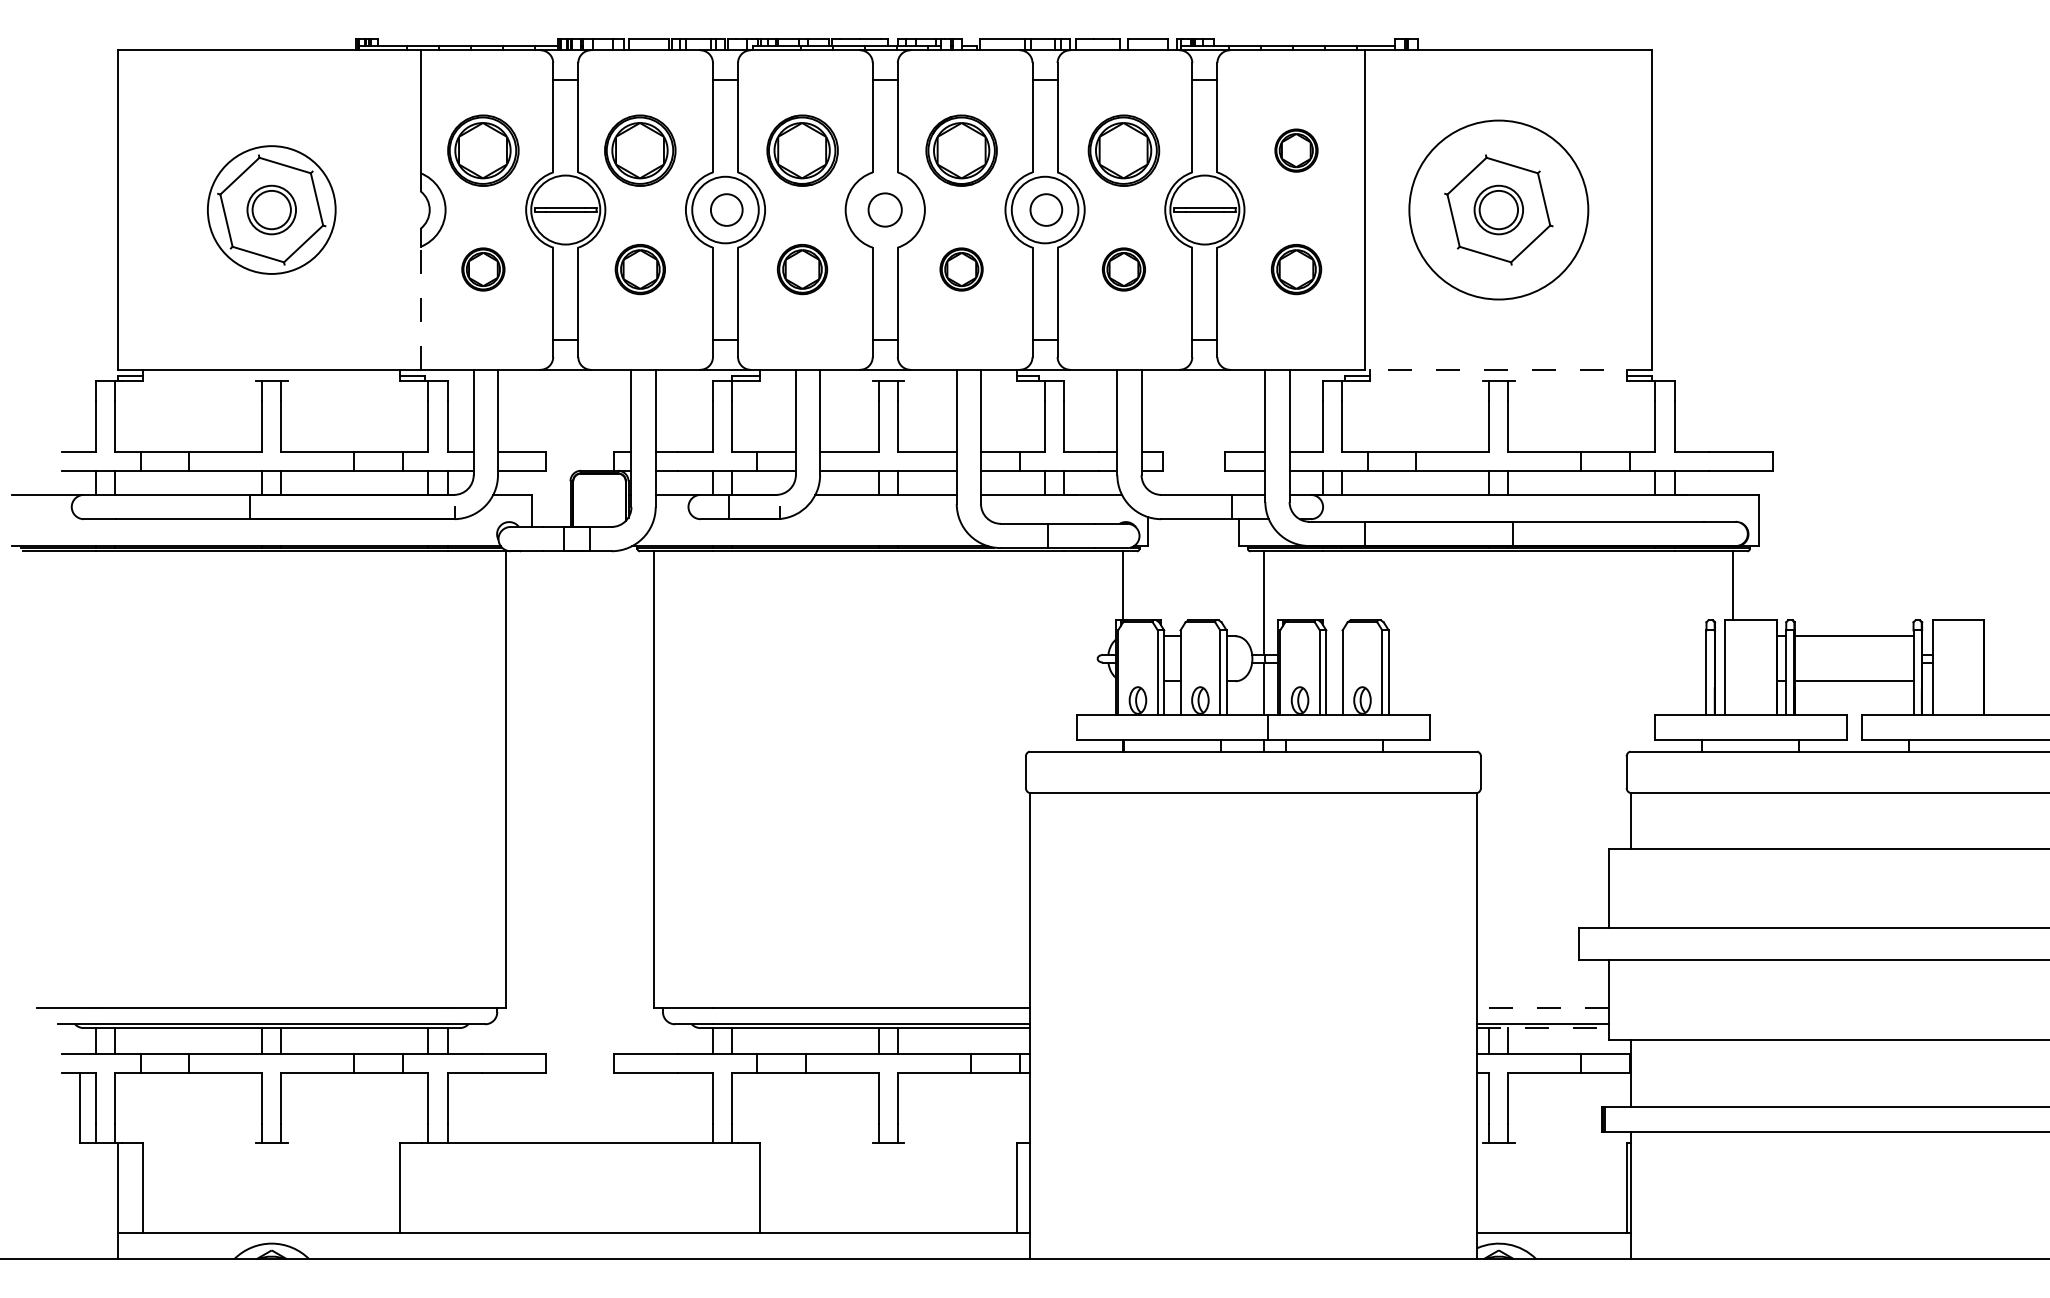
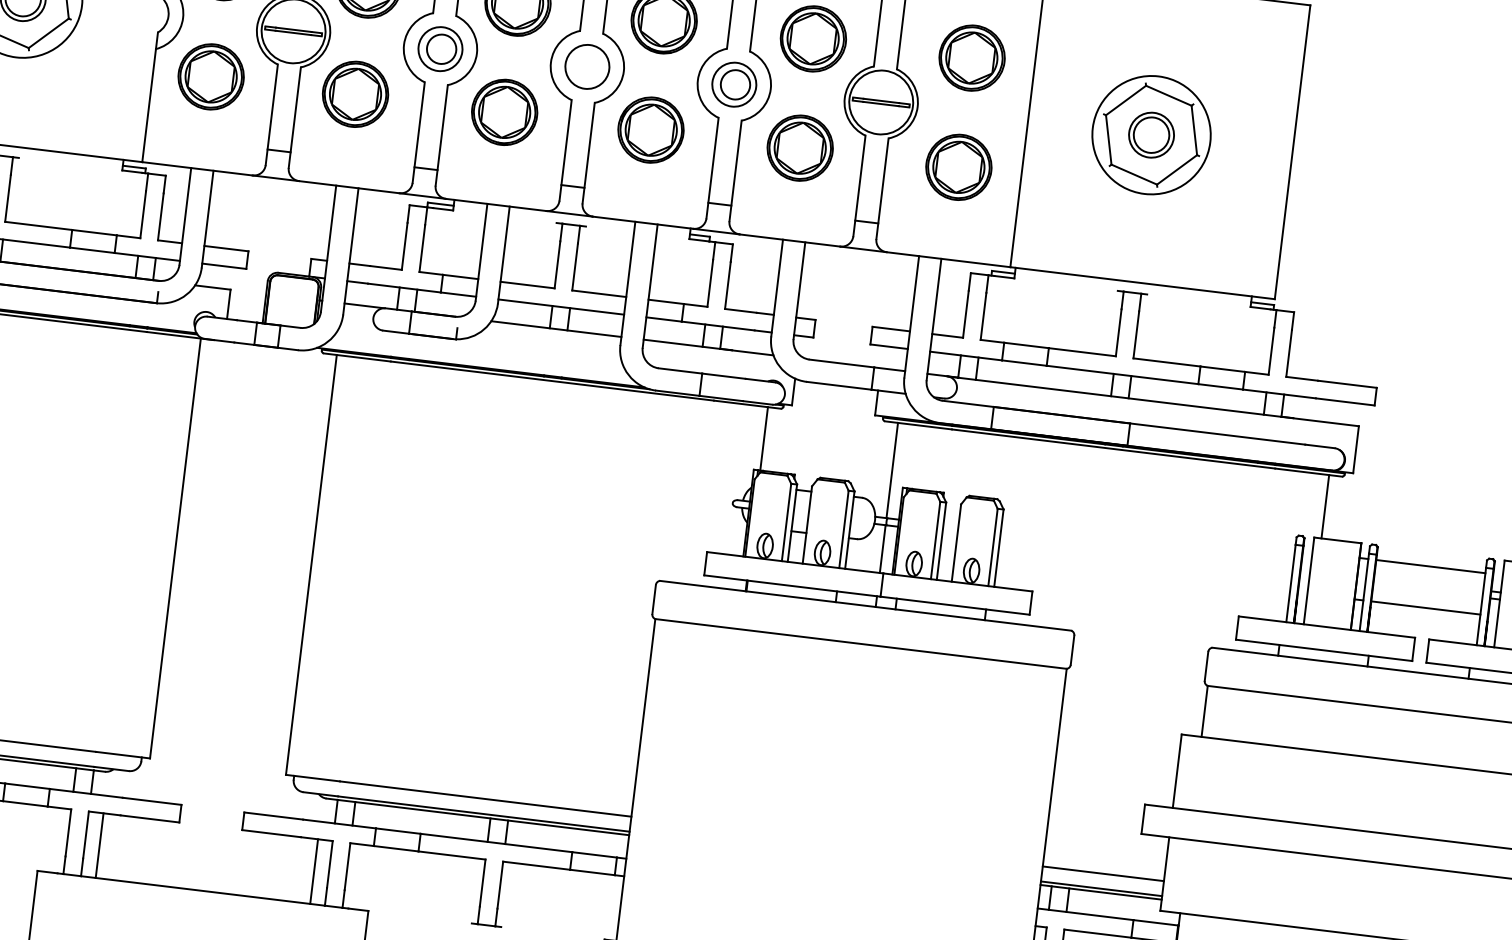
part: (1296, 150) -> (972, 57), size x1.67
circle: (725, 209) -> (440, 48), size x0.71
circle: (884, 209) -> (586, 66), size x1.43
circle: (1044, 209) -> (733, 84), size x0.71
circle: (1498, 209) -> (1151, 134), size x0.71
part: (483, 269) -> (211, 76), size x1.67
part: (640, 269) -> (355, 94), size x1.43
part: (802, 269) -> (504, 112), size x1.43
part: (961, 269) -> (650, 130), size x1.67
part: (1123, 269) -> (799, 148), size x1.67
part: (1296, 269) -> (958, 167), size x1.43
line: (420, 307) -> (149, 104), dashed -> solid
line: (1508, 369) -> (1142, 282), dashed -> solid
line: (1543, 1007) -> (1103, 873), dashed -> solid
line: (1543, 1028) -> (1101, 892), dashed -> solid
line: (463, 1107) -> (99, 845), added
line: (696, 1107) -> (313, 871), added

